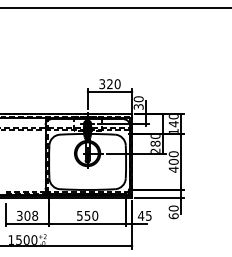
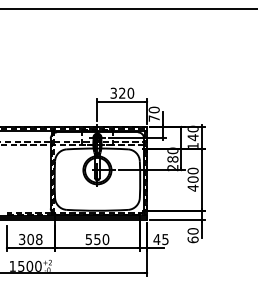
text: (138, 106) -> (153, 118), 30 -> 70

